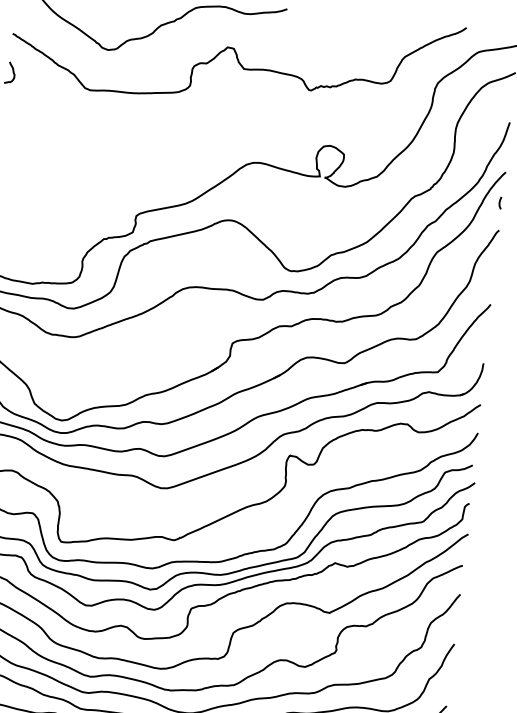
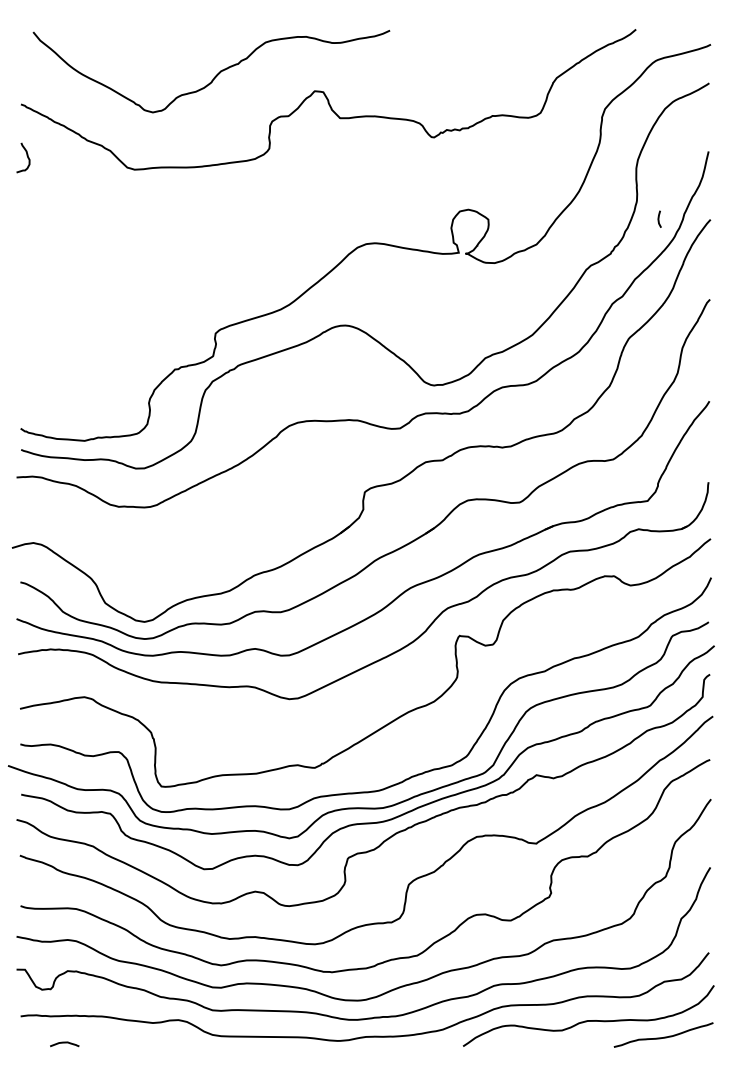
line: (500, 202) -> (659, 218), moved

